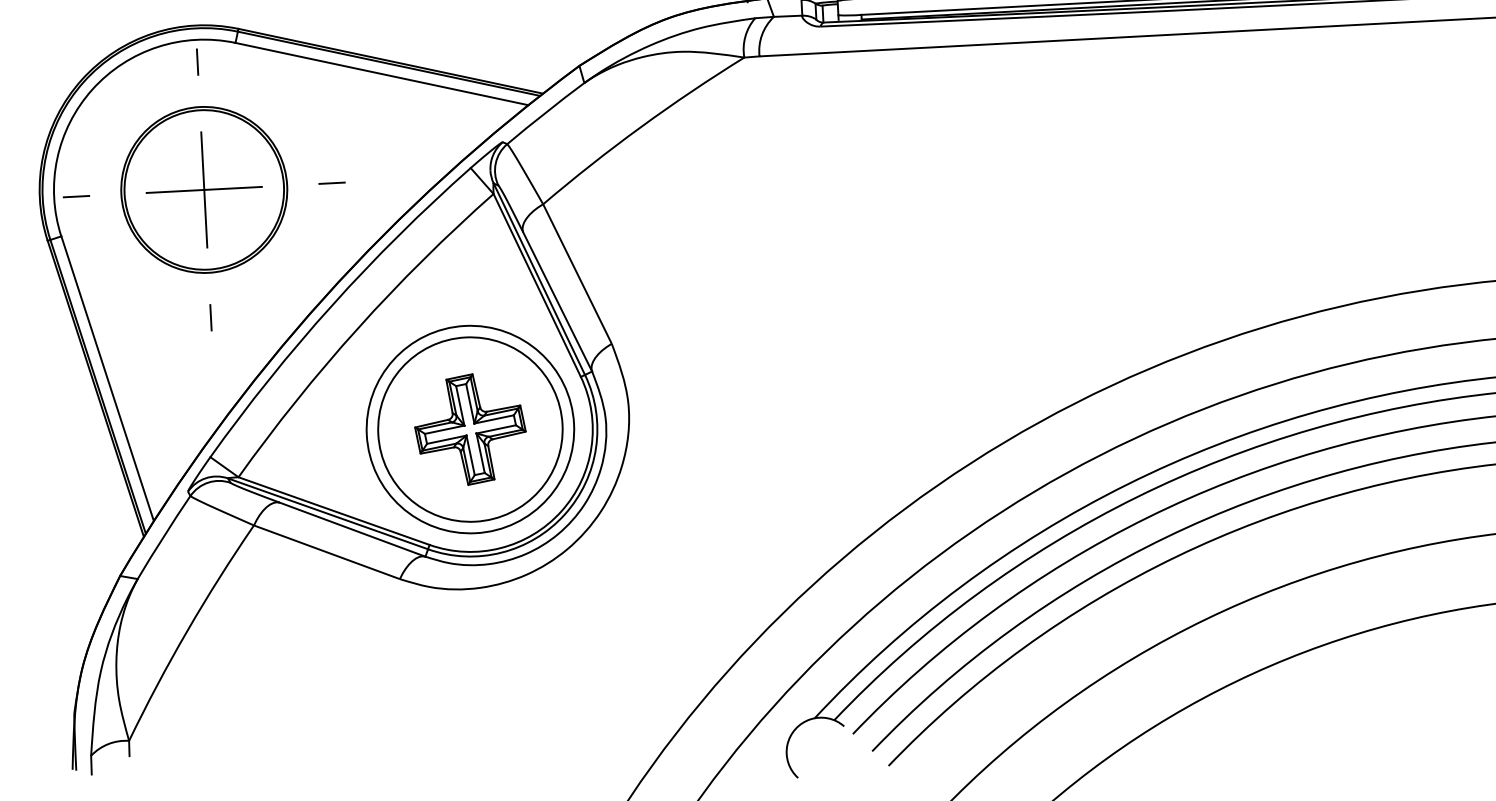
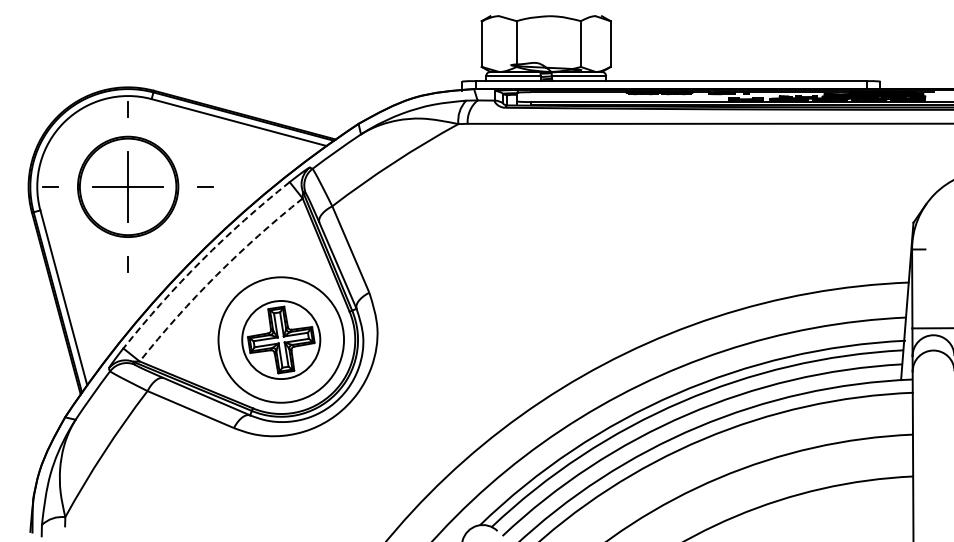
arc: (331, 305) -> (201, 260), solid -> dashed
arc: (357, 328) -> (216, 275), solid -> dashed
circle: (470, 428) -> (281, 339), size x0.7

